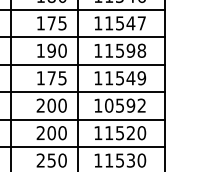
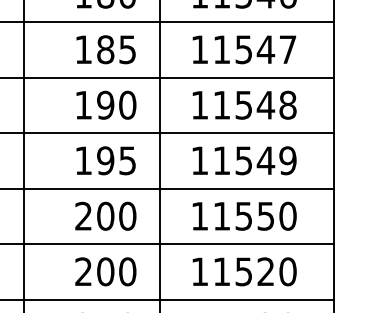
text: (51, 23) -> (105, 49), 175 -> 185
text: (130, 50) -> (265, 104), 11598 -> 11548
text: (51, 78) -> (105, 161), 175 -> 195
text: (125, 105) -> (254, 215), 10592 -> 11550

